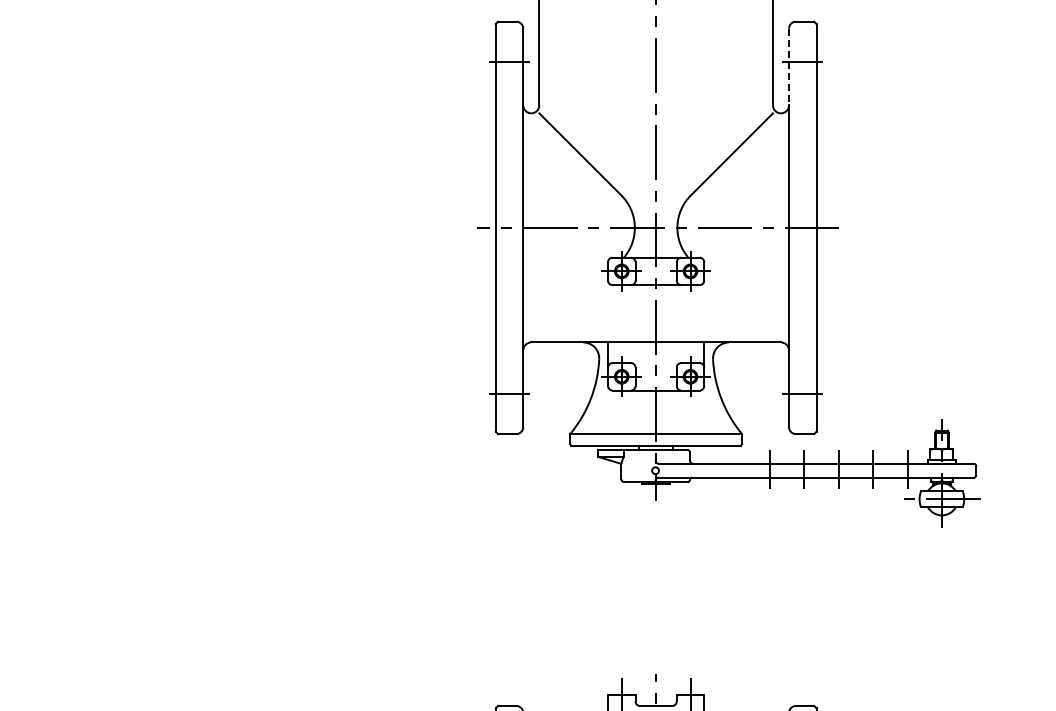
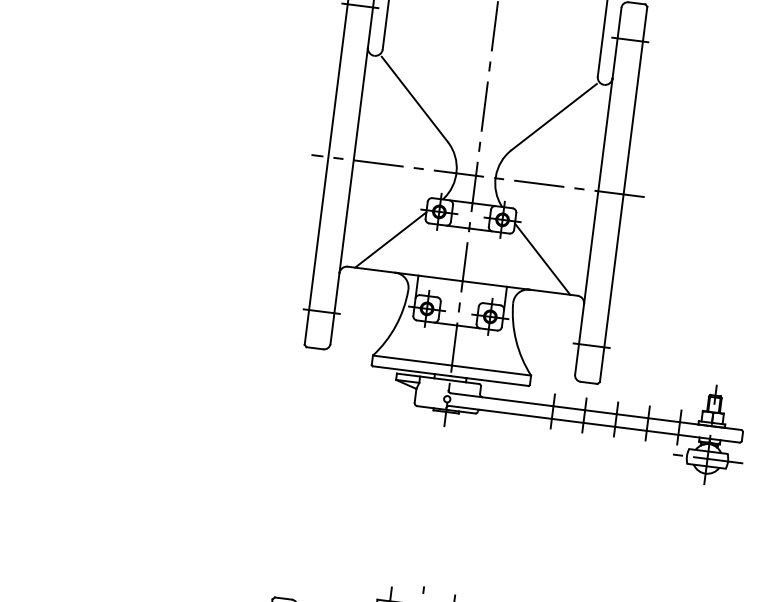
line: (789, 67) -> (617, 43), dashed -> solid
line: (573, 307) -> (390, 239), added
line: (738, 307) -> (542, 258), added

